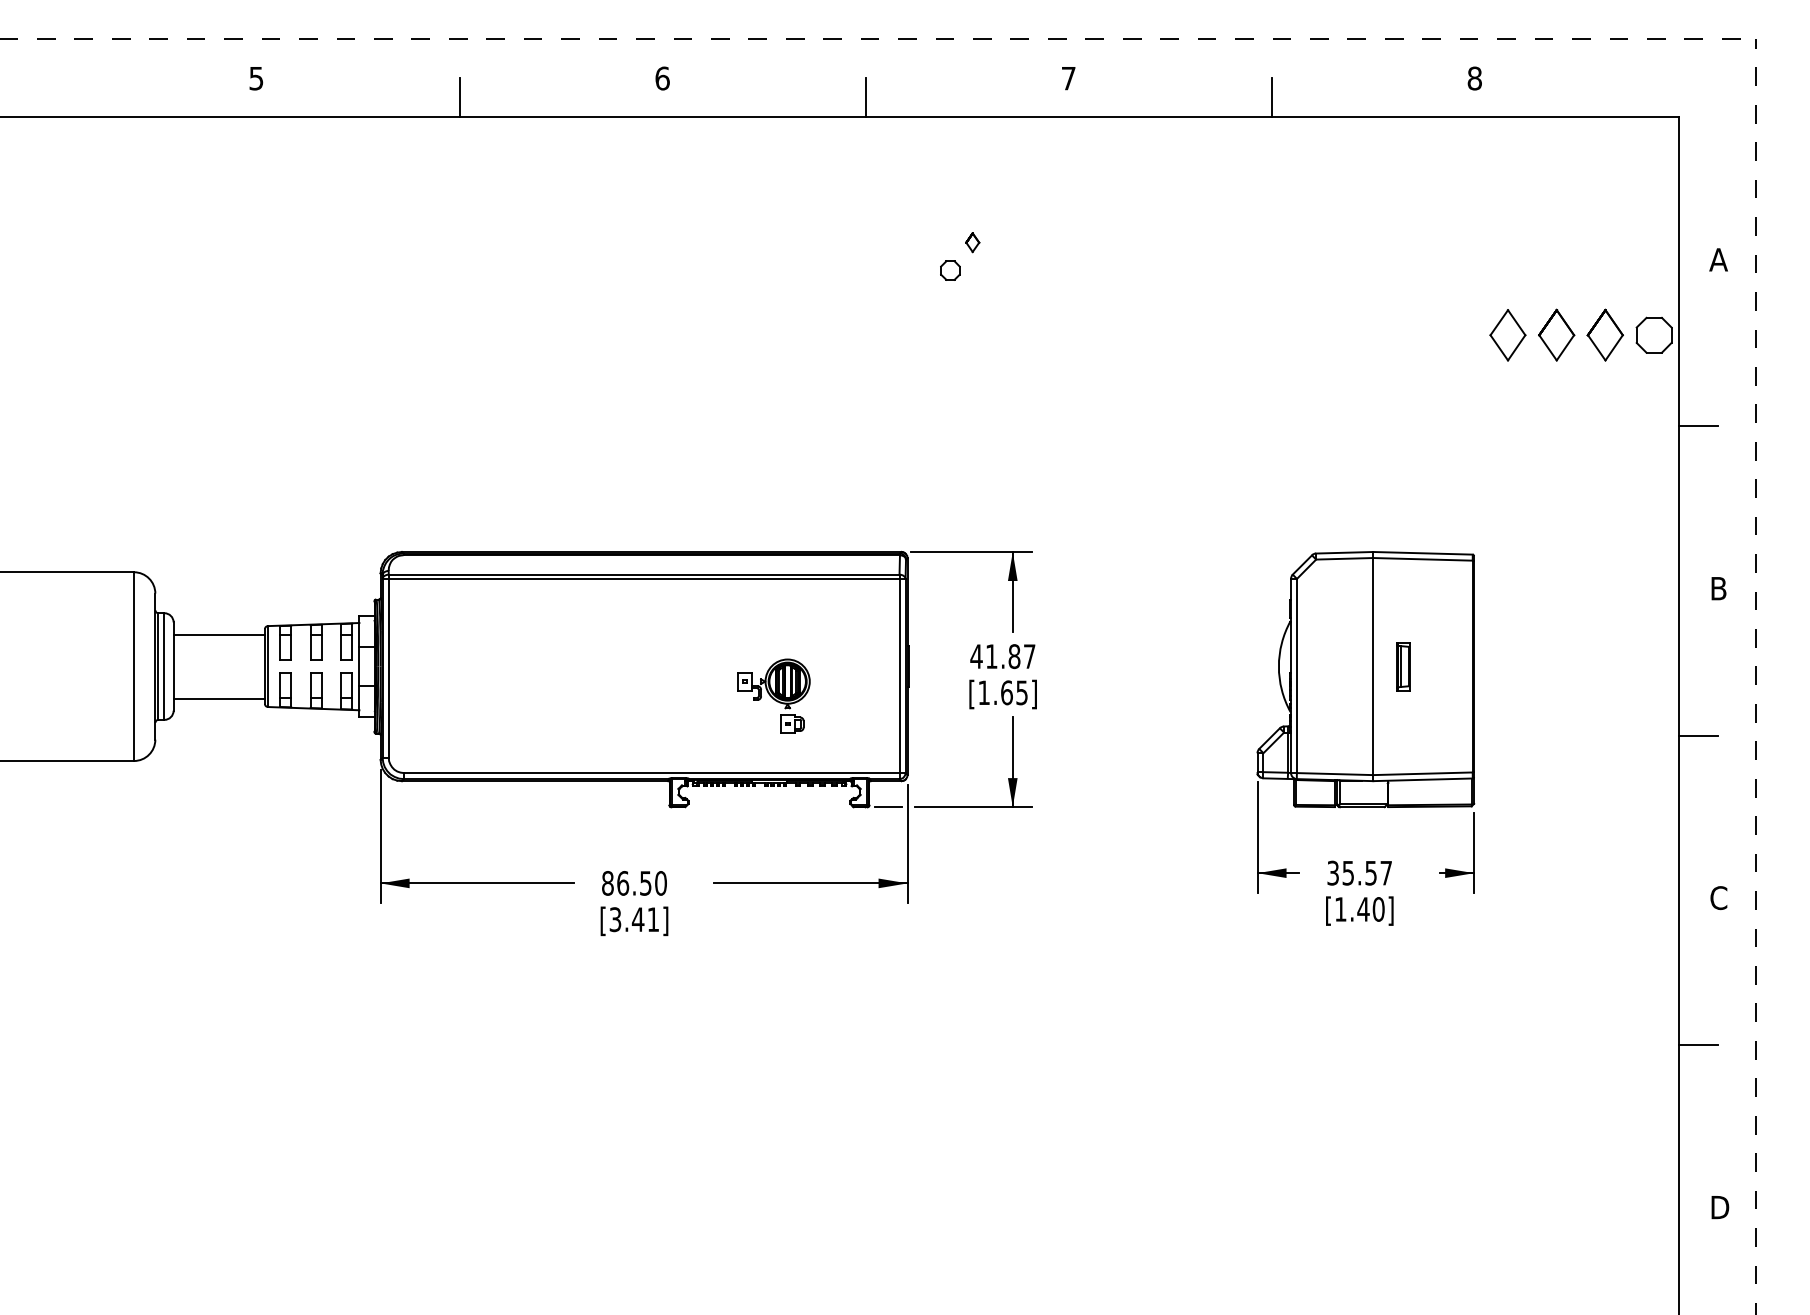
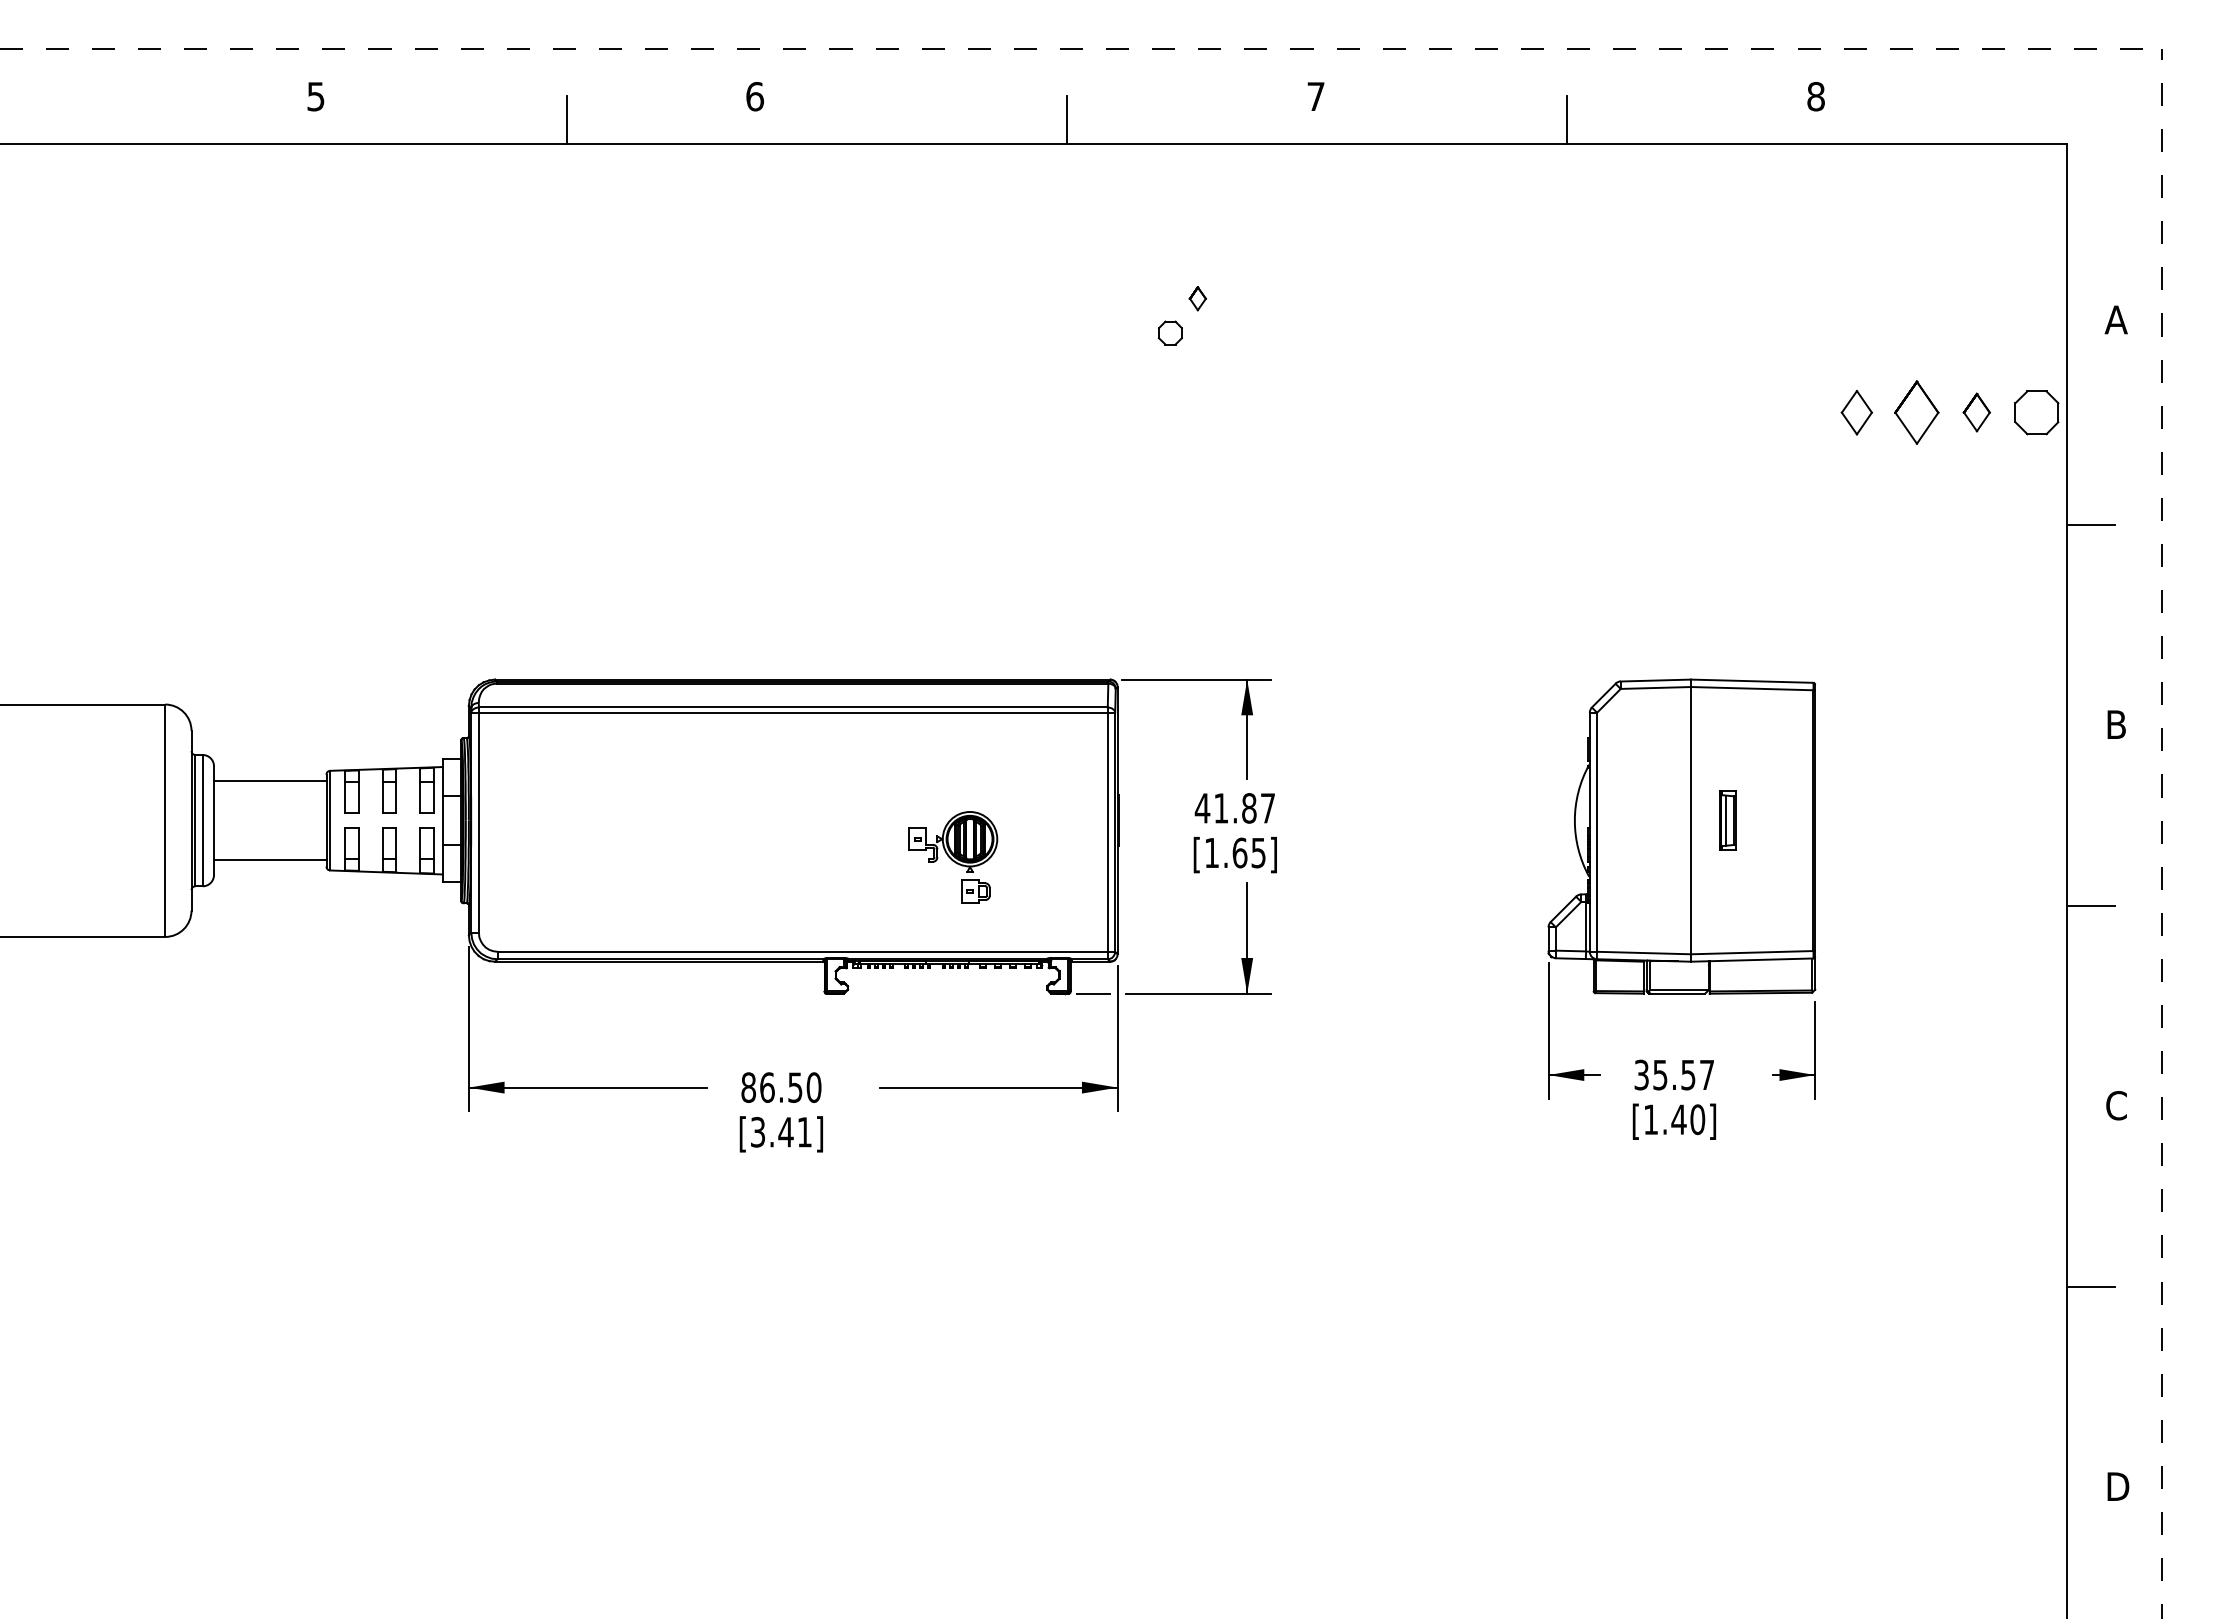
text: (662, 78) -> (754, 96), moved
part: (1507, 335) -> (1856, 412), size x0.7
part: (1605, 335) -> (1976, 412), size x0.6

